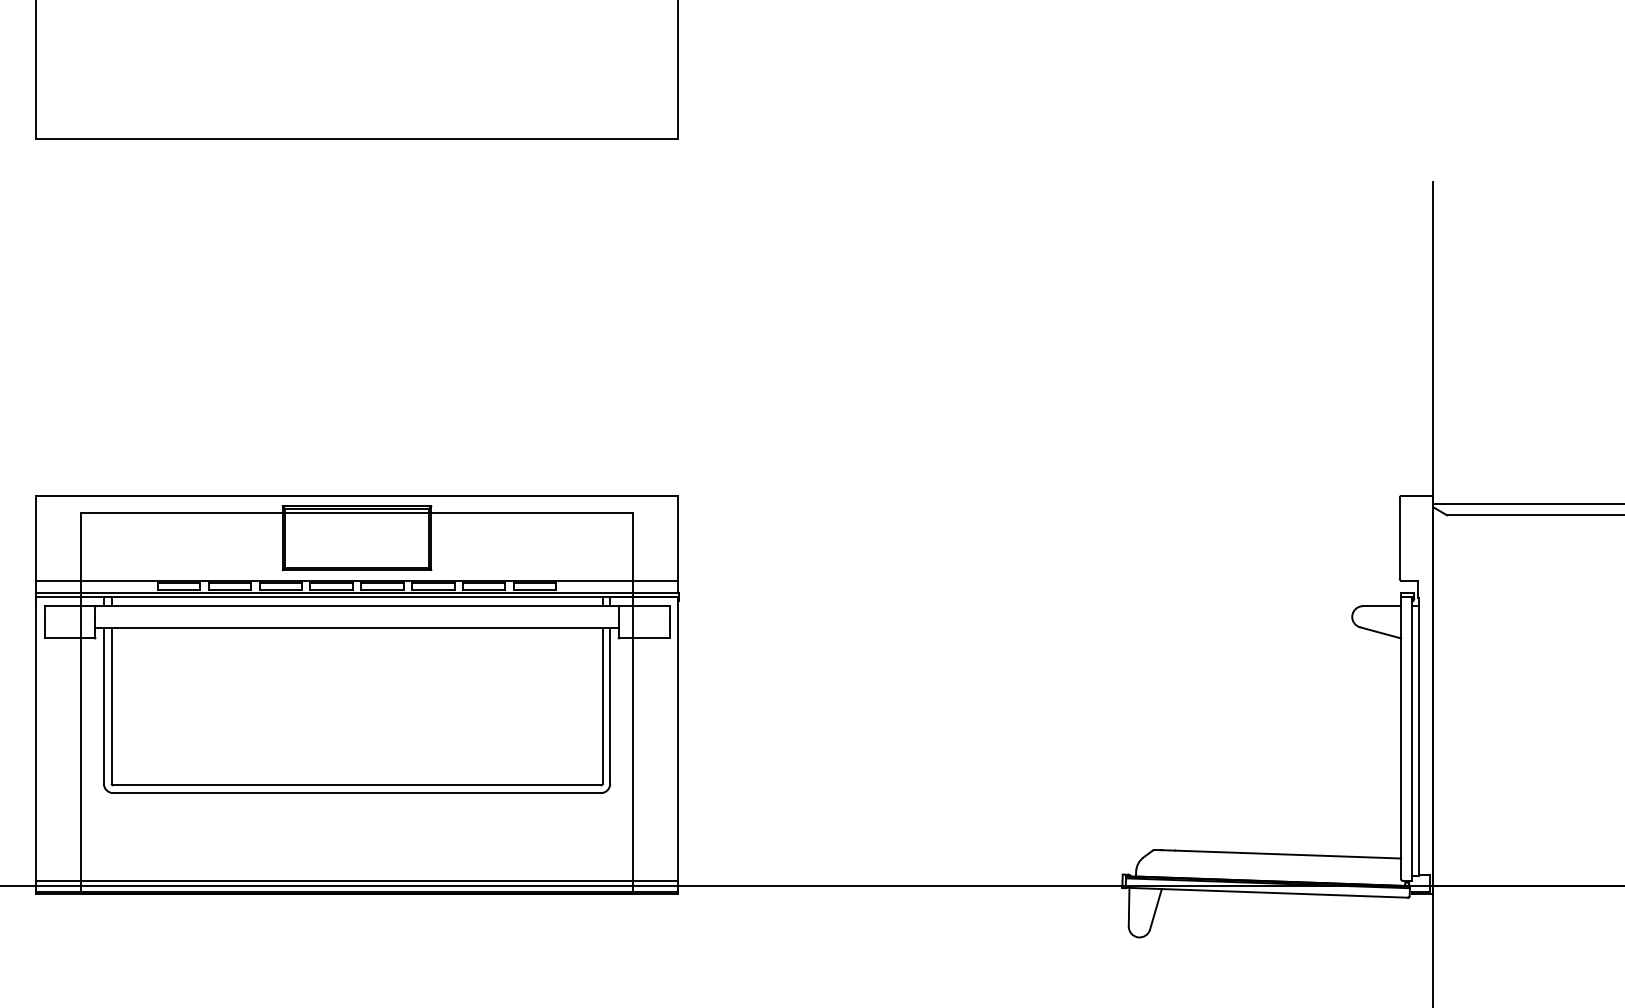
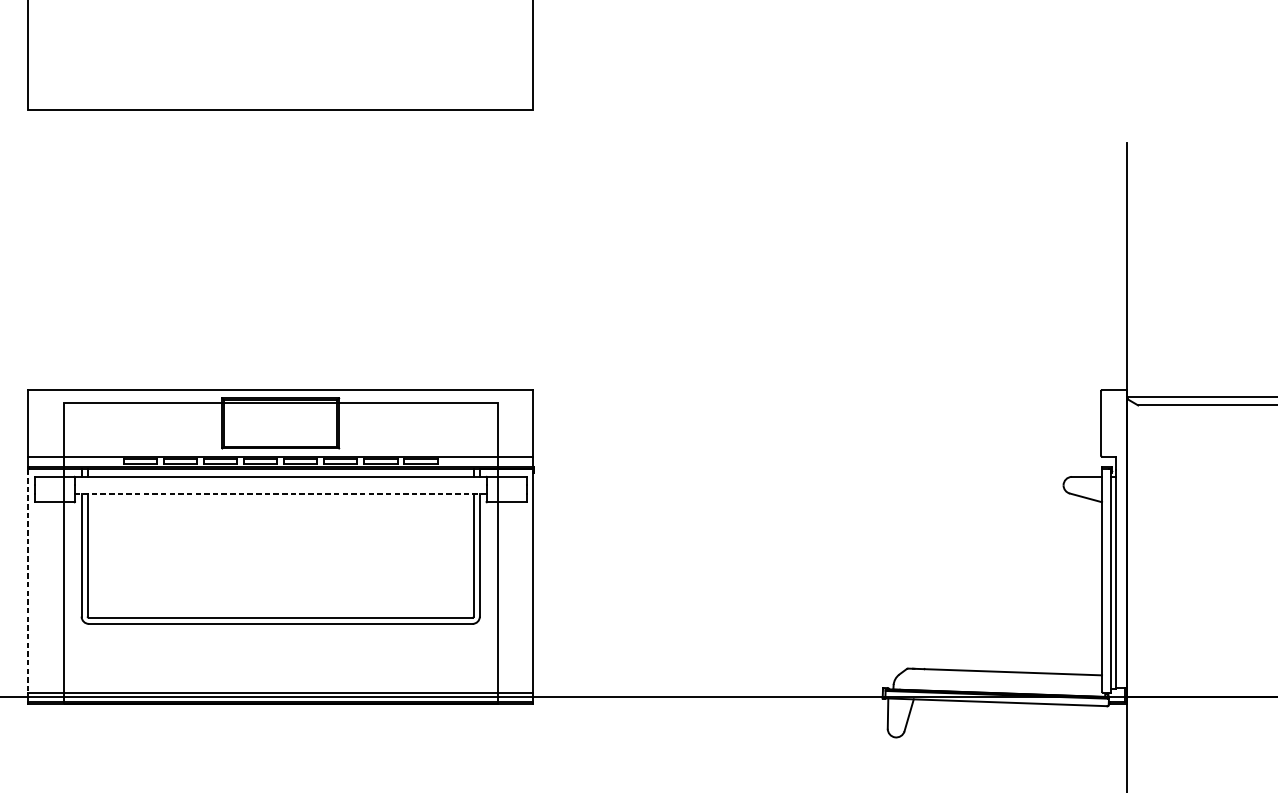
line: (357, 627) -> (281, 493), solid -> dashed
line: (36, 739) -> (28, 581), solid -> dashed

